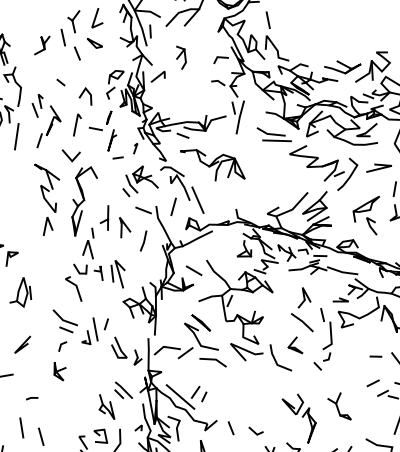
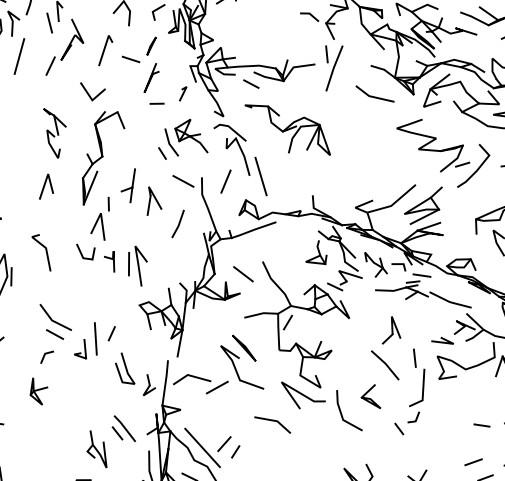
line: (276, 140) -> (380, 106), removed
part: (47, 187) -> (53, 132), size x0.7
line: (75, 286) -> (44, 249), moved
line: (212, 360) -> (272, 421), moved

